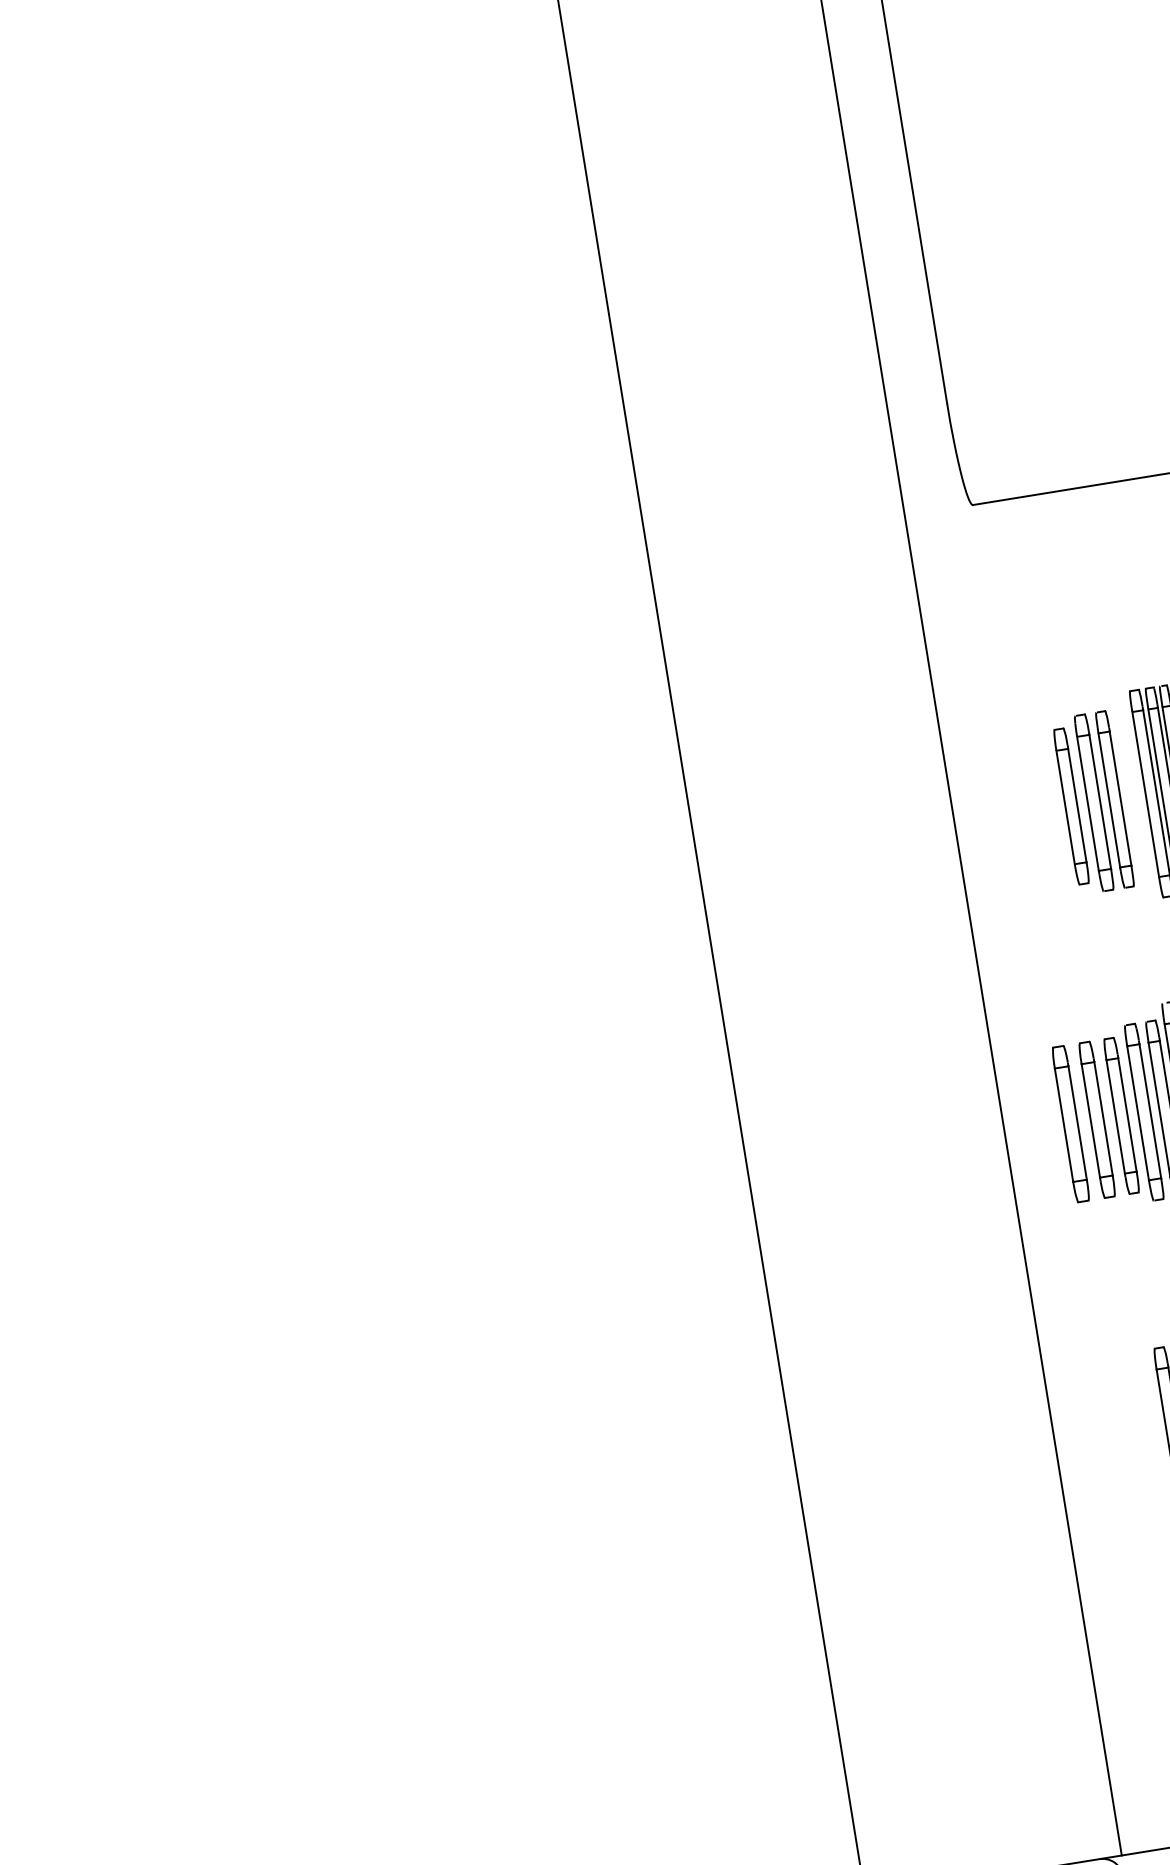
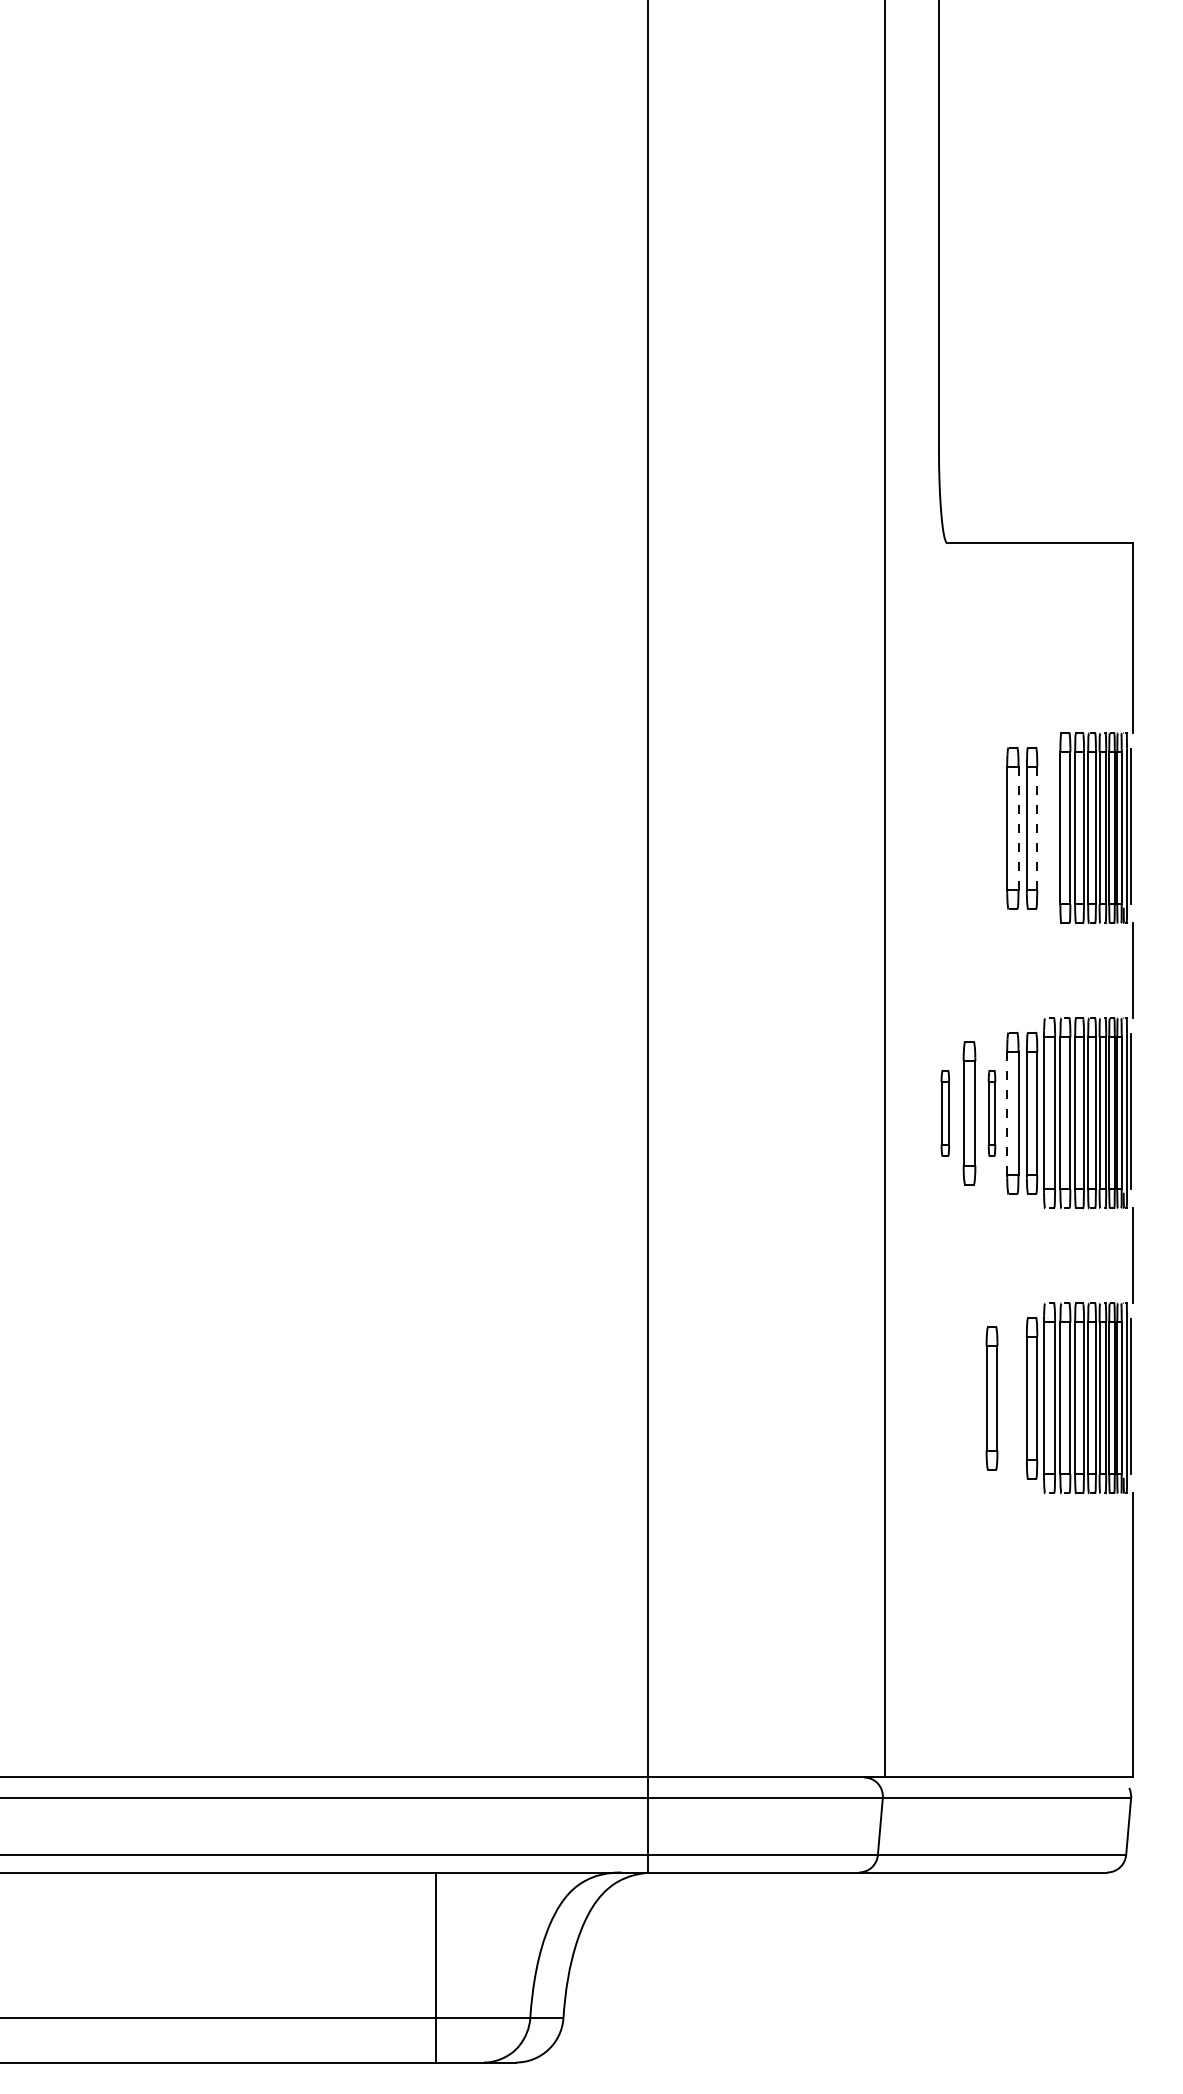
line: (1120, 798) -> (1037, 828), solid -> dashed
line: (1100, 802) -> (1018, 828), solid -> dashed
part: (1070, 806) -> (991, 828), removed
line: (1138, 1113) -> (1007, 1113), solid -> dashed
part: (1121, 1116) -> (991, 1113), size x0.6
part: (1071, 1124) -> (945, 1113), size x0.6

